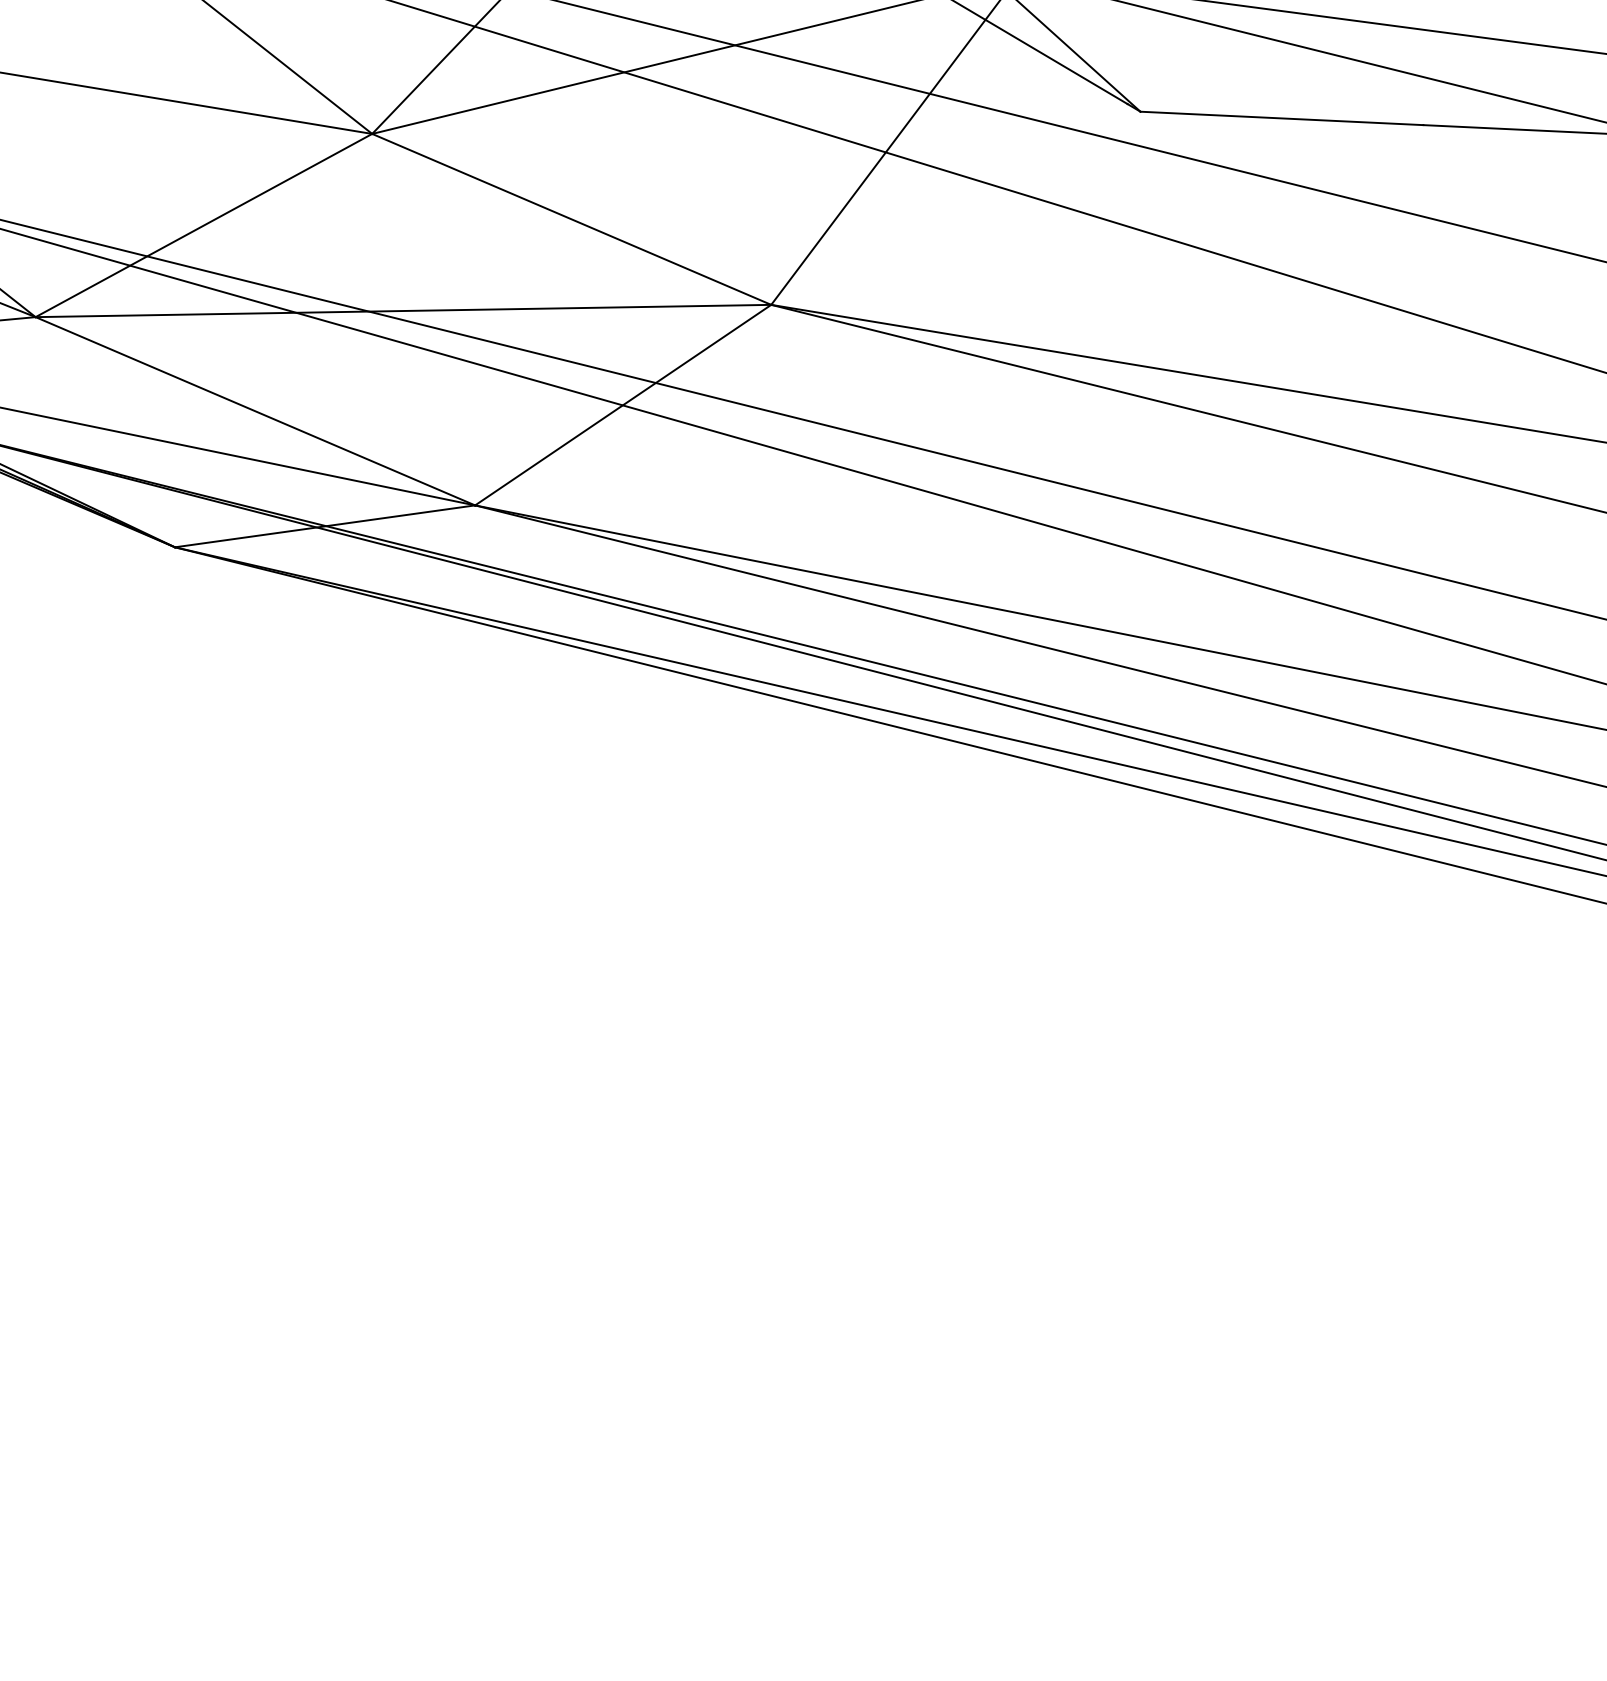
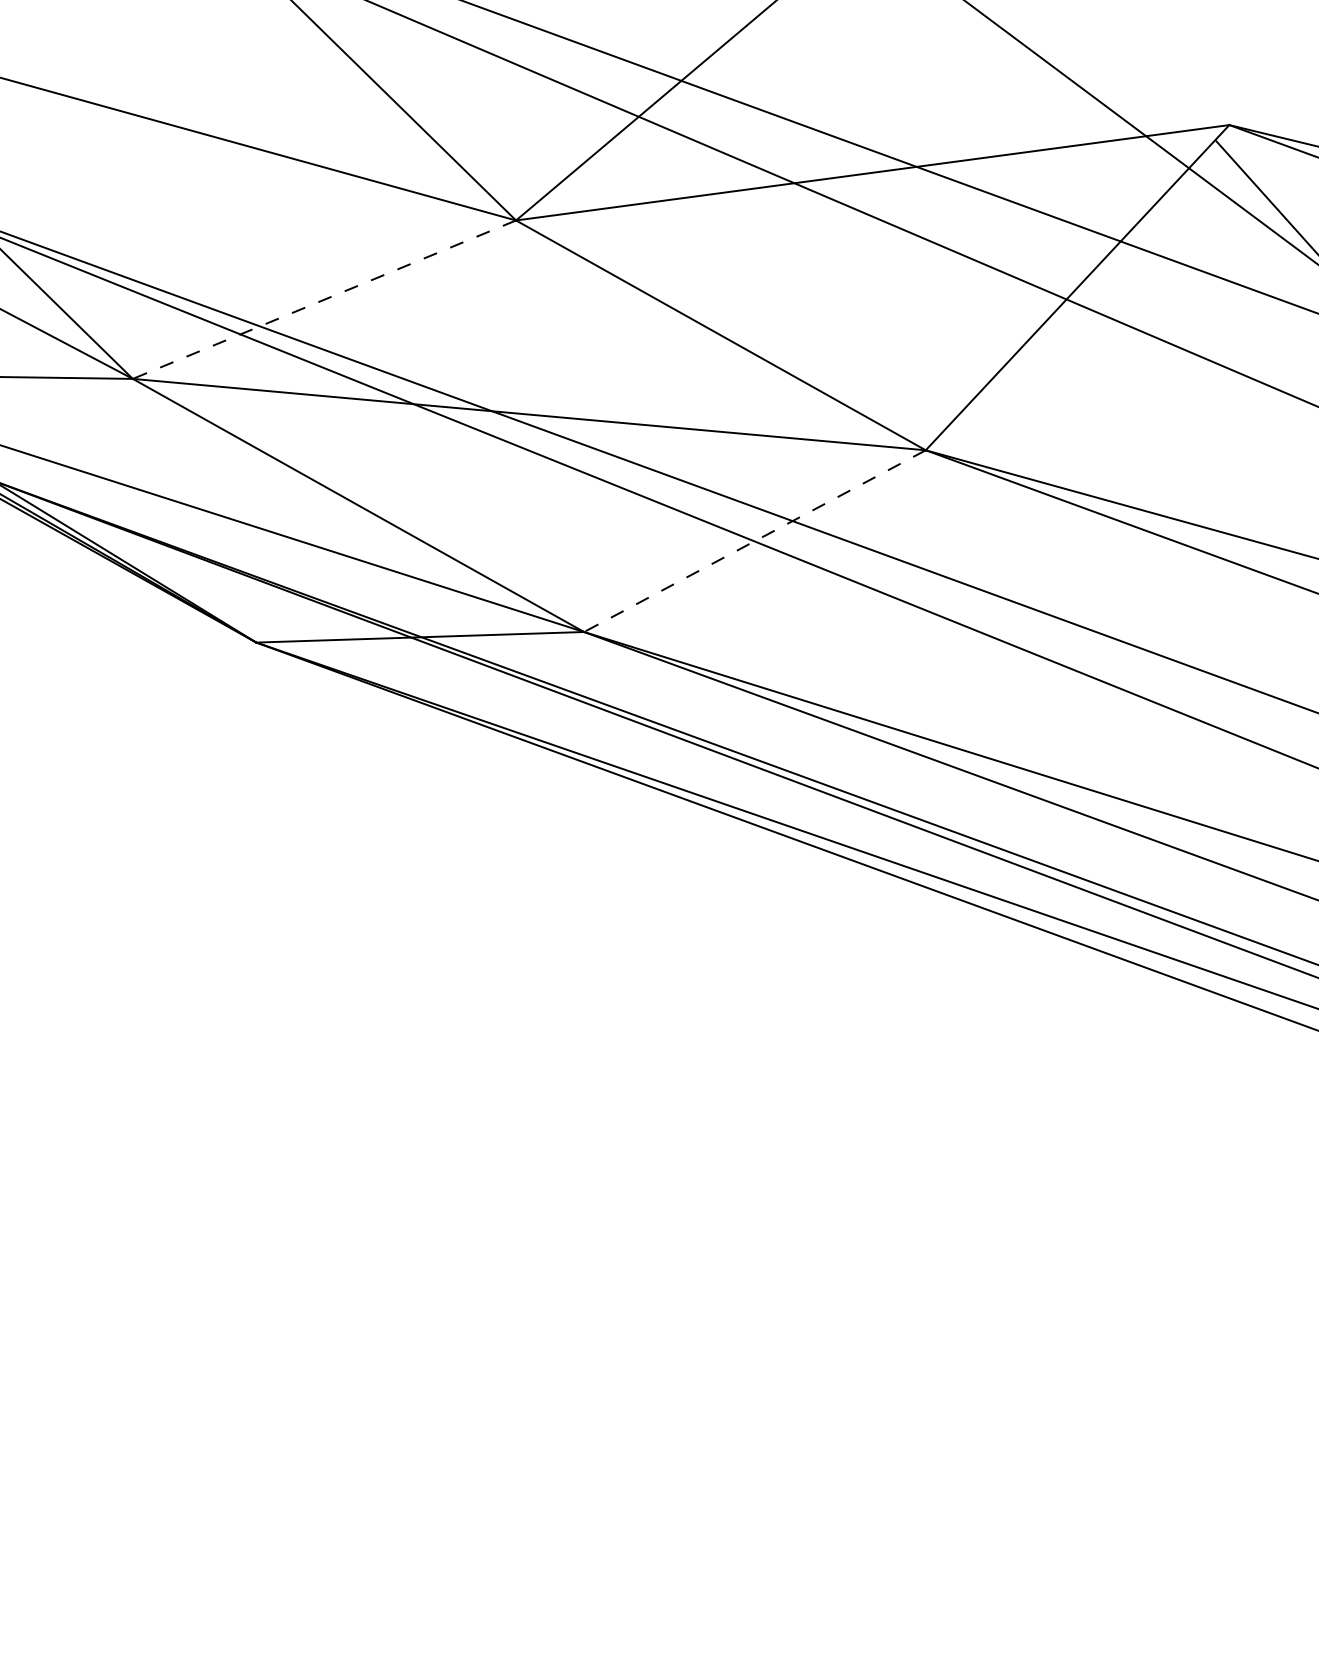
line: (203, 225) -> (324, 299), solid -> dashed
line: (623, 405) -> (755, 541), solid -> dashed

